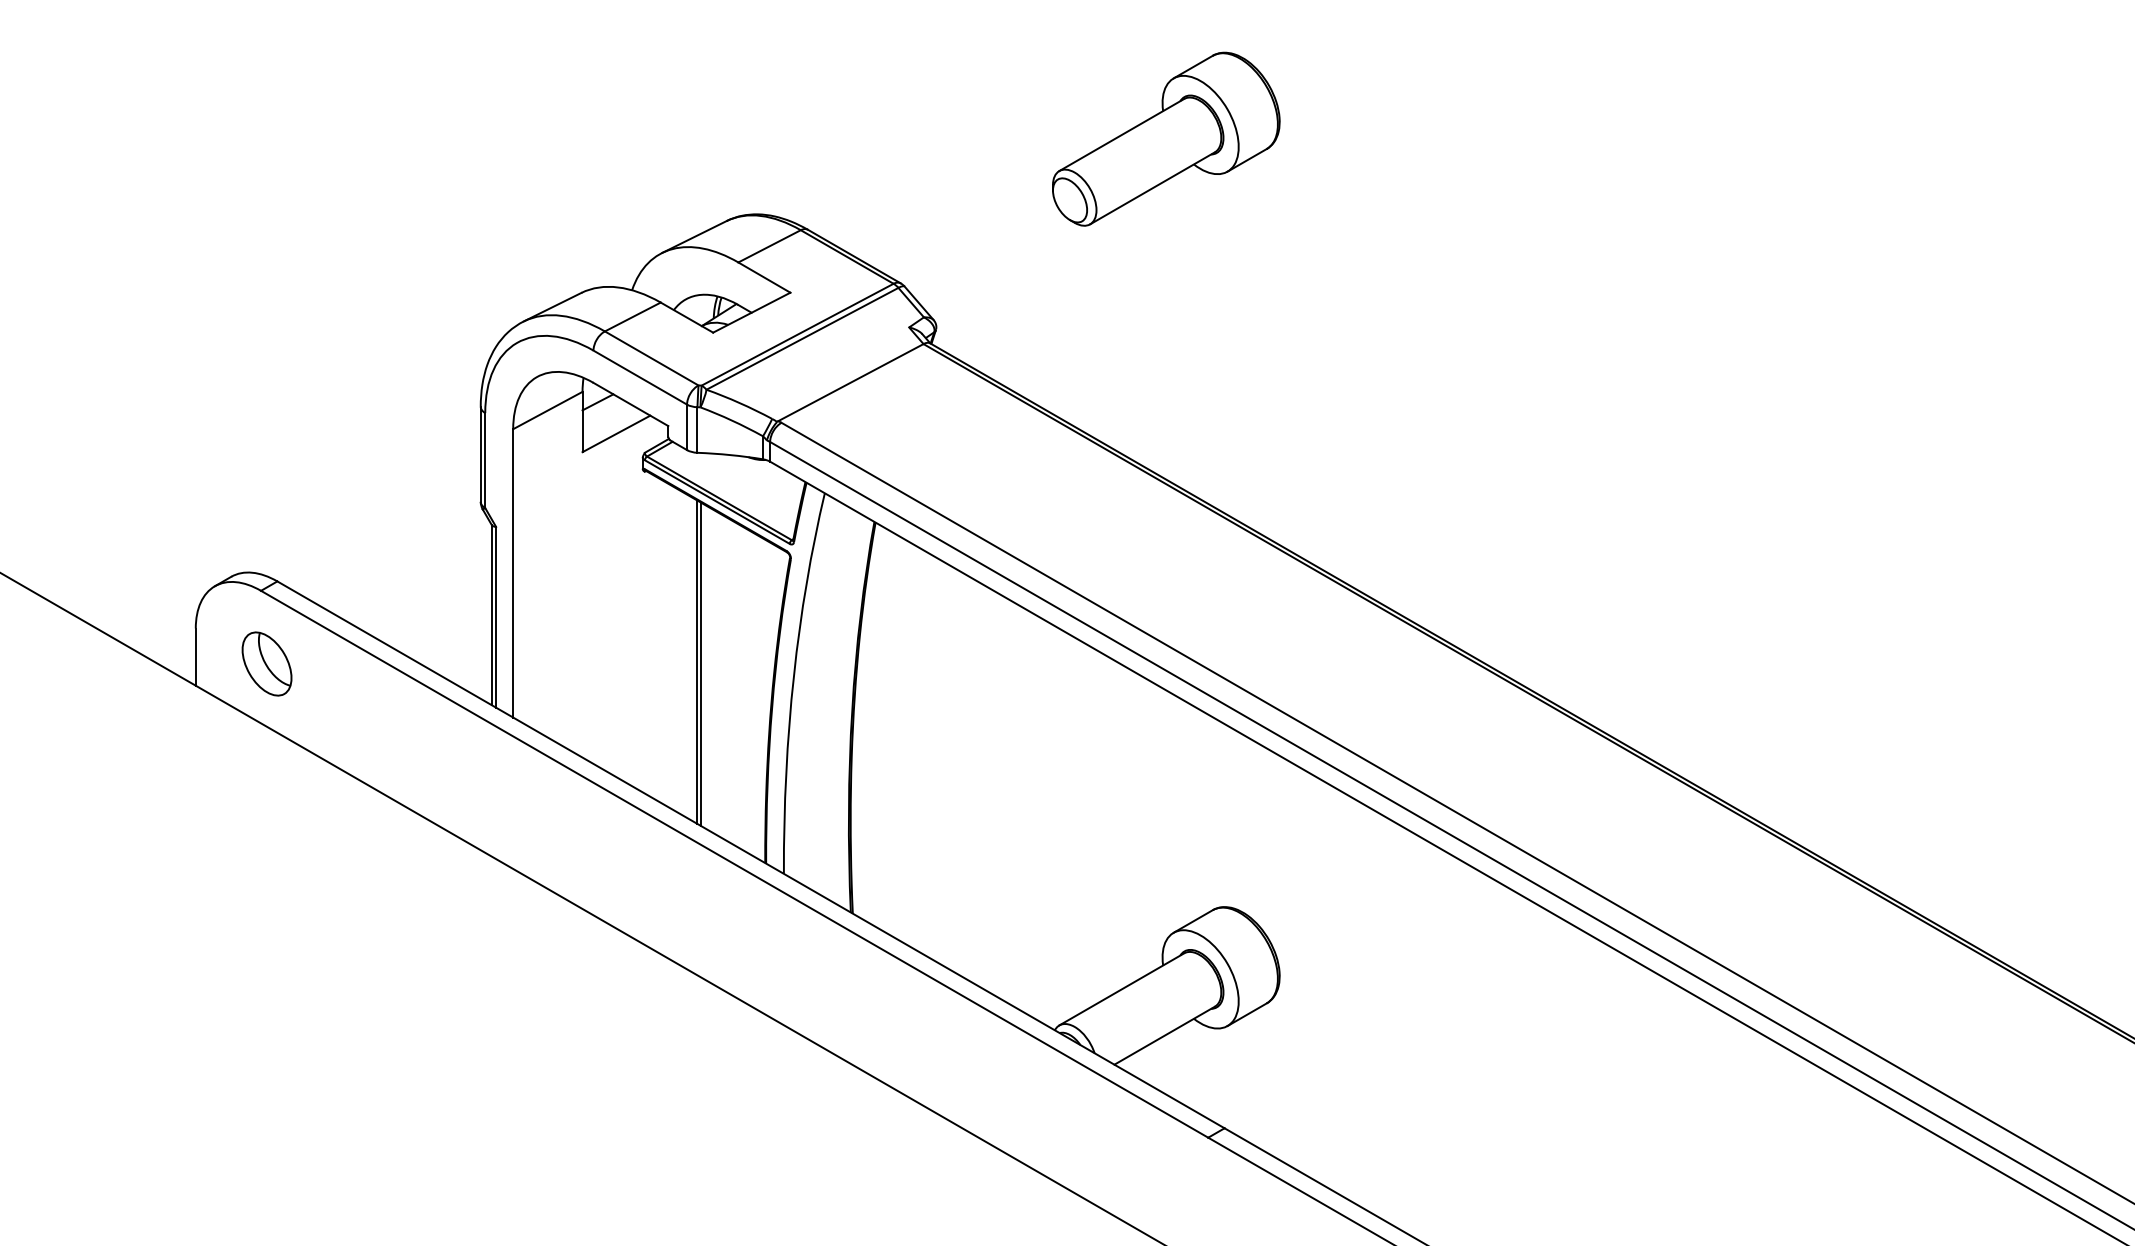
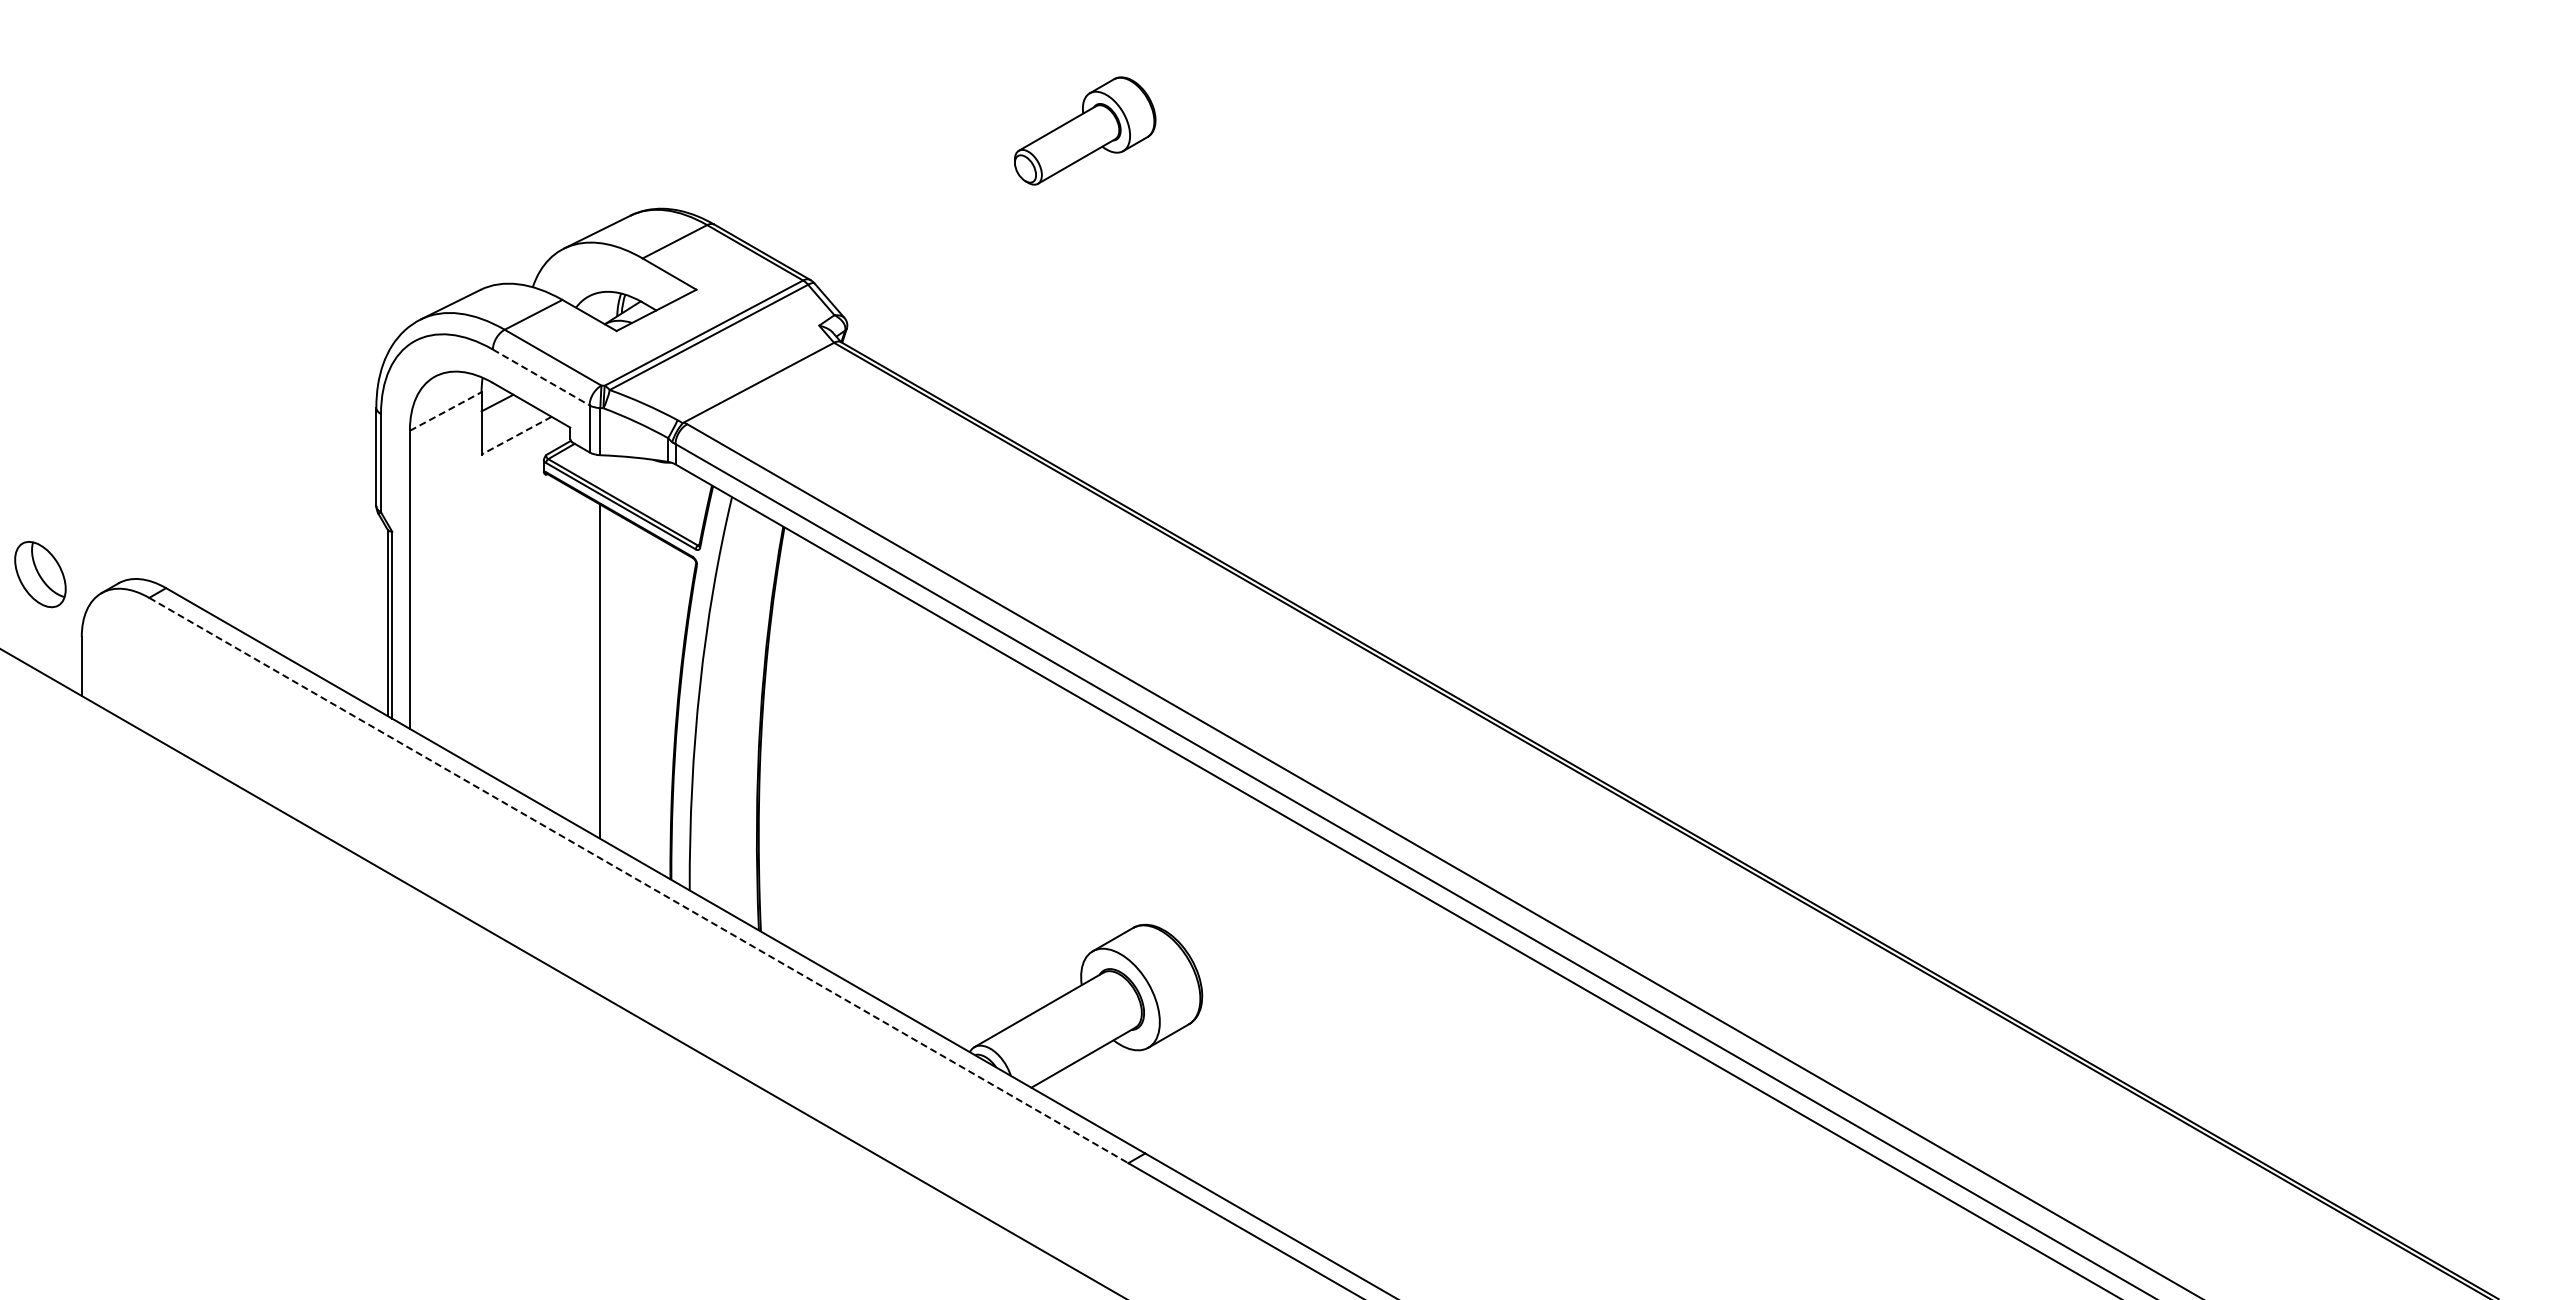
part: (1166, 138) -> (1085, 130), size x0.6
line: (640, 377) -> (541, 377), solid -> dashed
line: (547, 410) -> (445, 411), solid -> dashed
line: (616, 433) -> (516, 435), solid -> dashed
part: (267, 663) -> (40, 574), moved
line: (701, 663) -> (604, 673), removed
line: (735, 864) -> (639, 880), solid -> dashed

